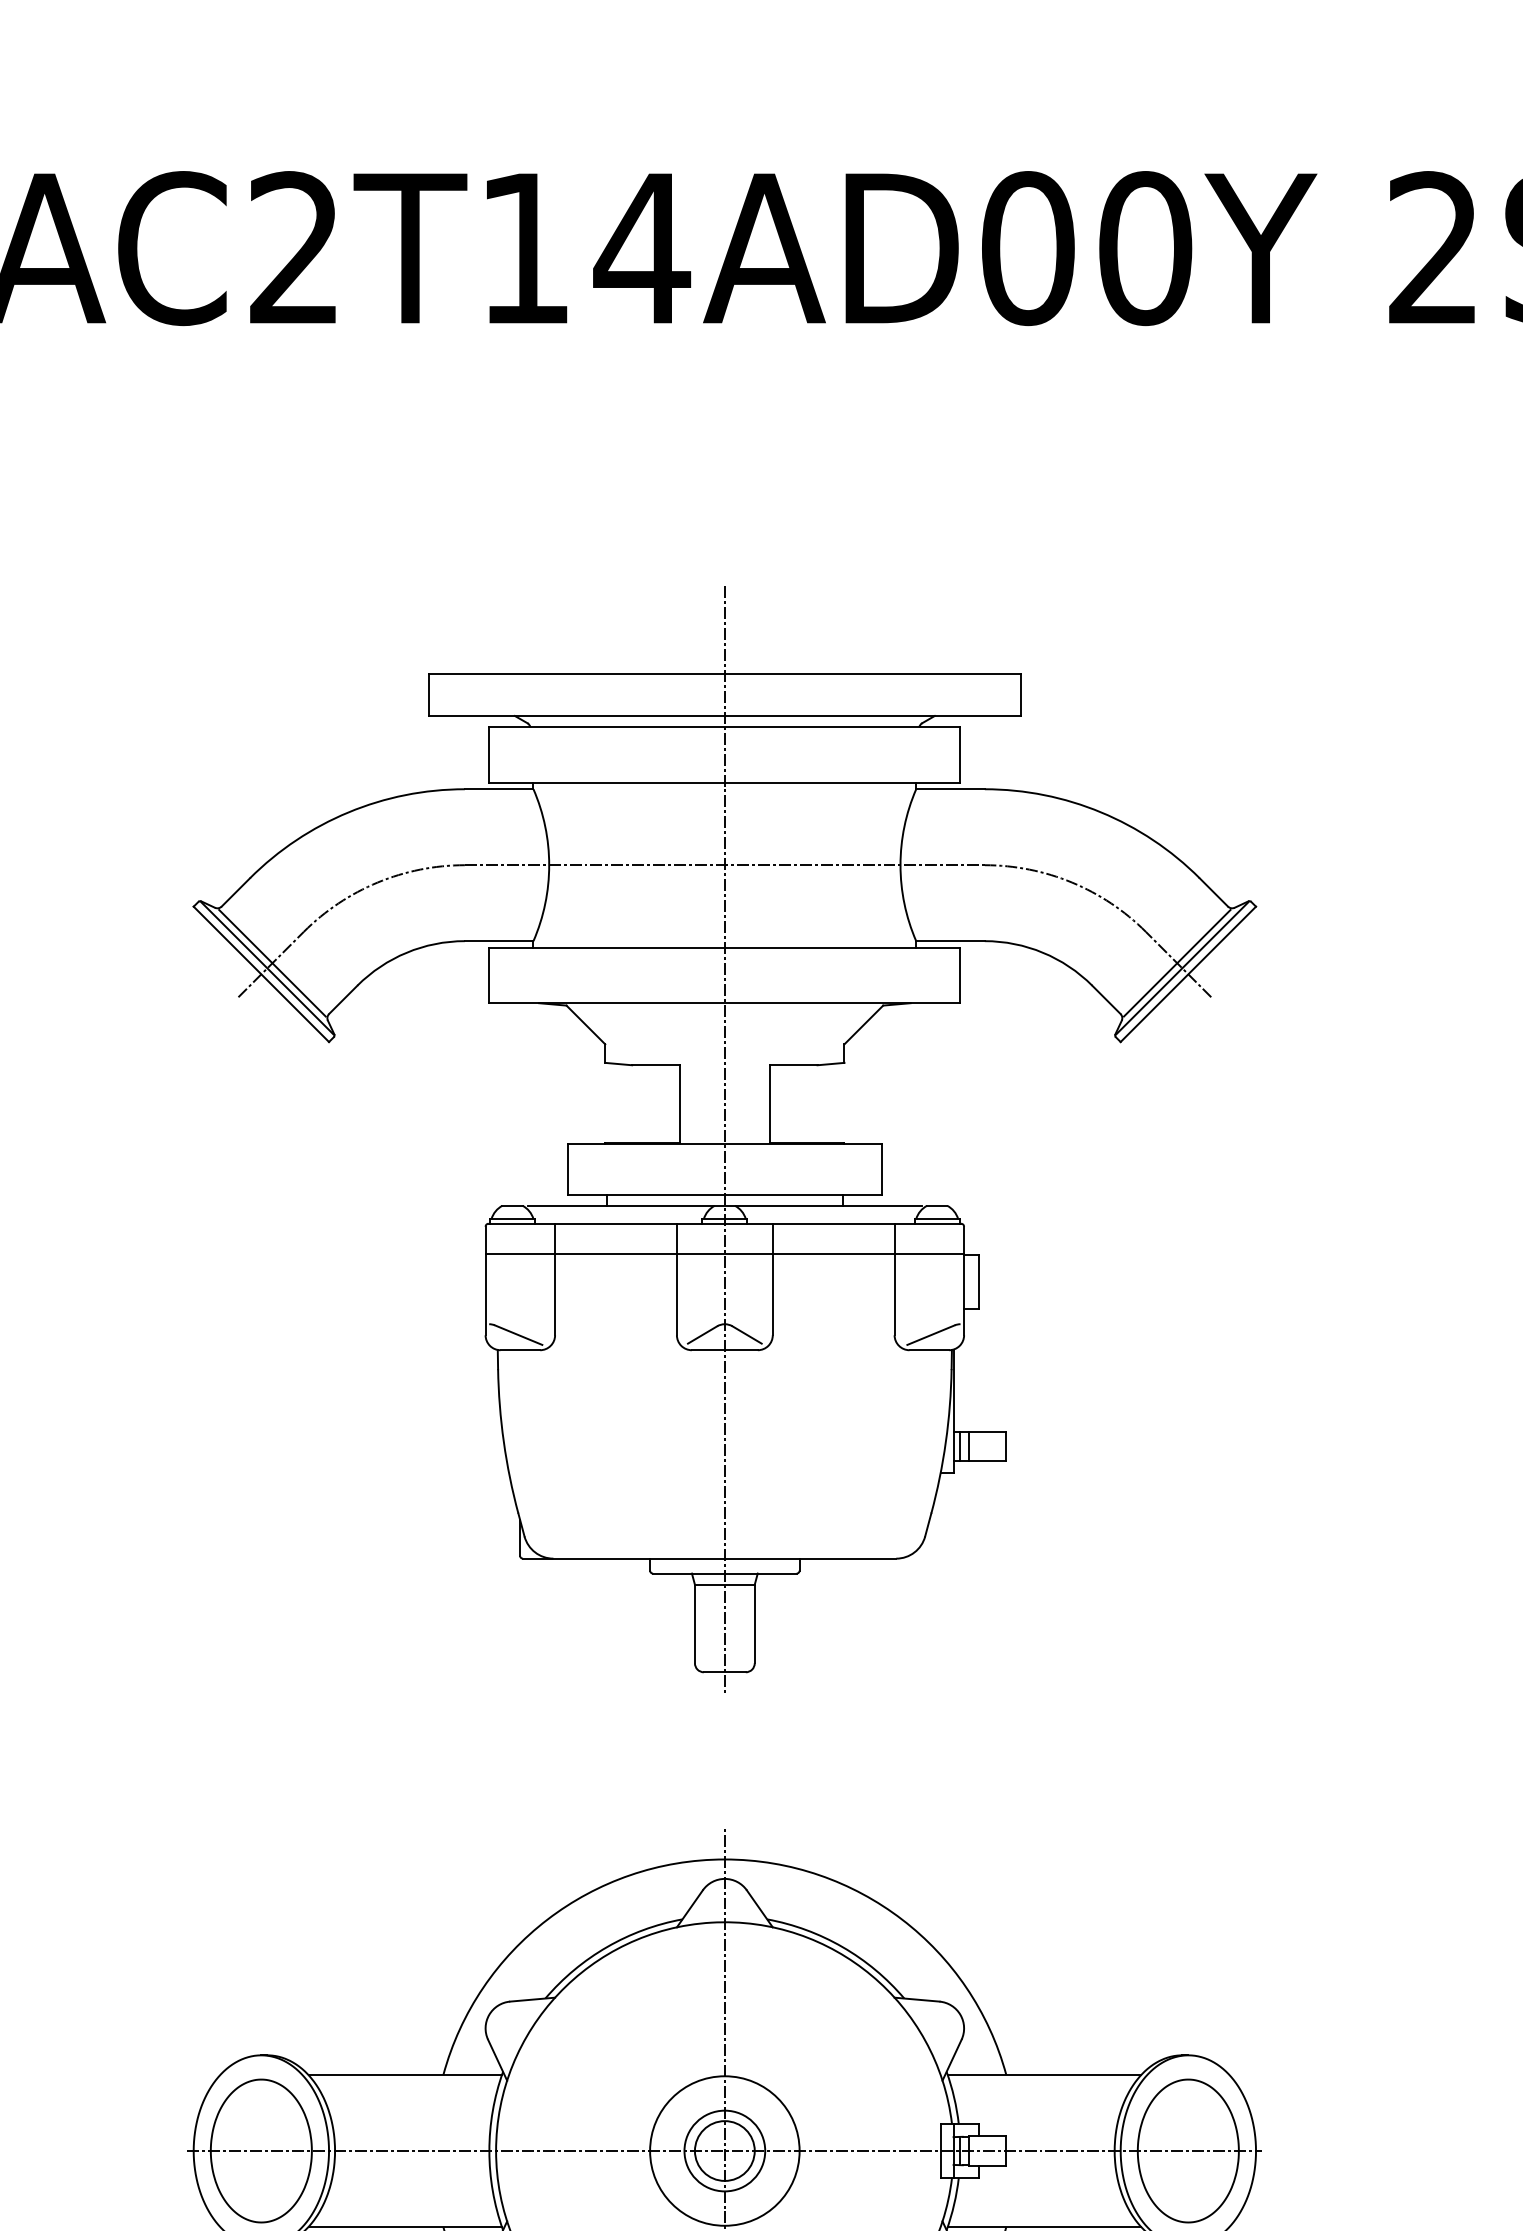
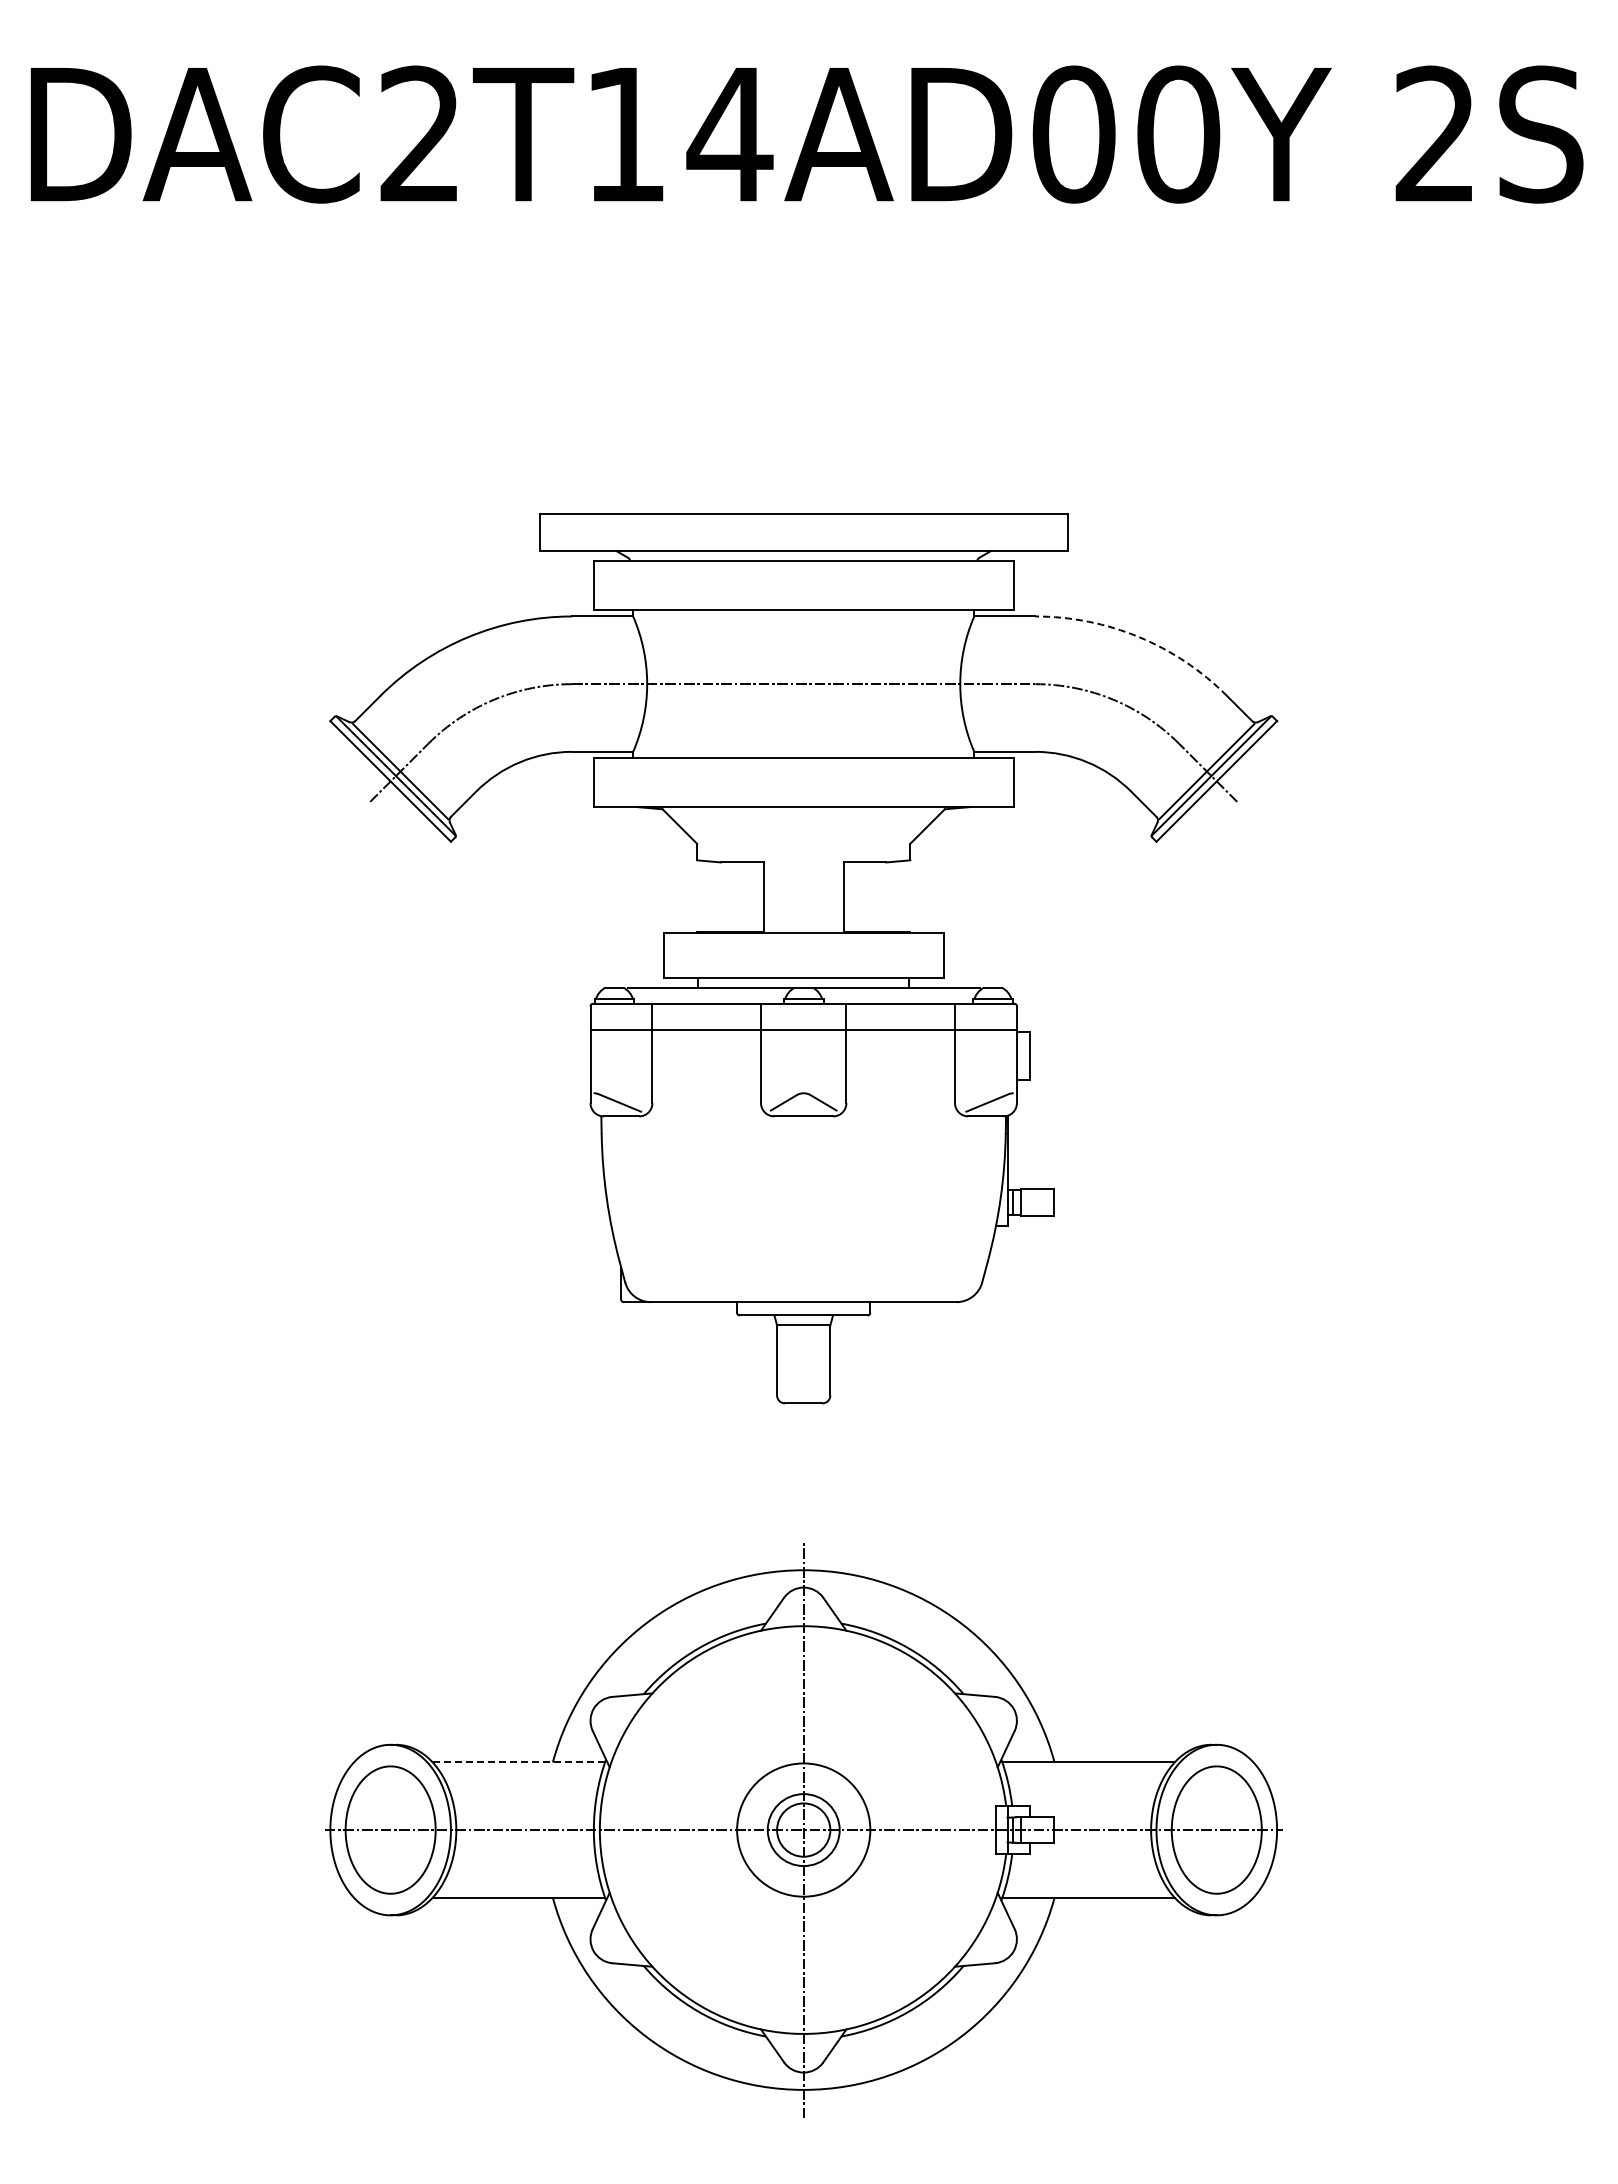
arc: (1101, 812) -> (1139, 637), solid -> dashed
line: (724, 1139) -> (803, 928), removed
line: (405, 2075) -> (519, 1762), solid -> dashed

